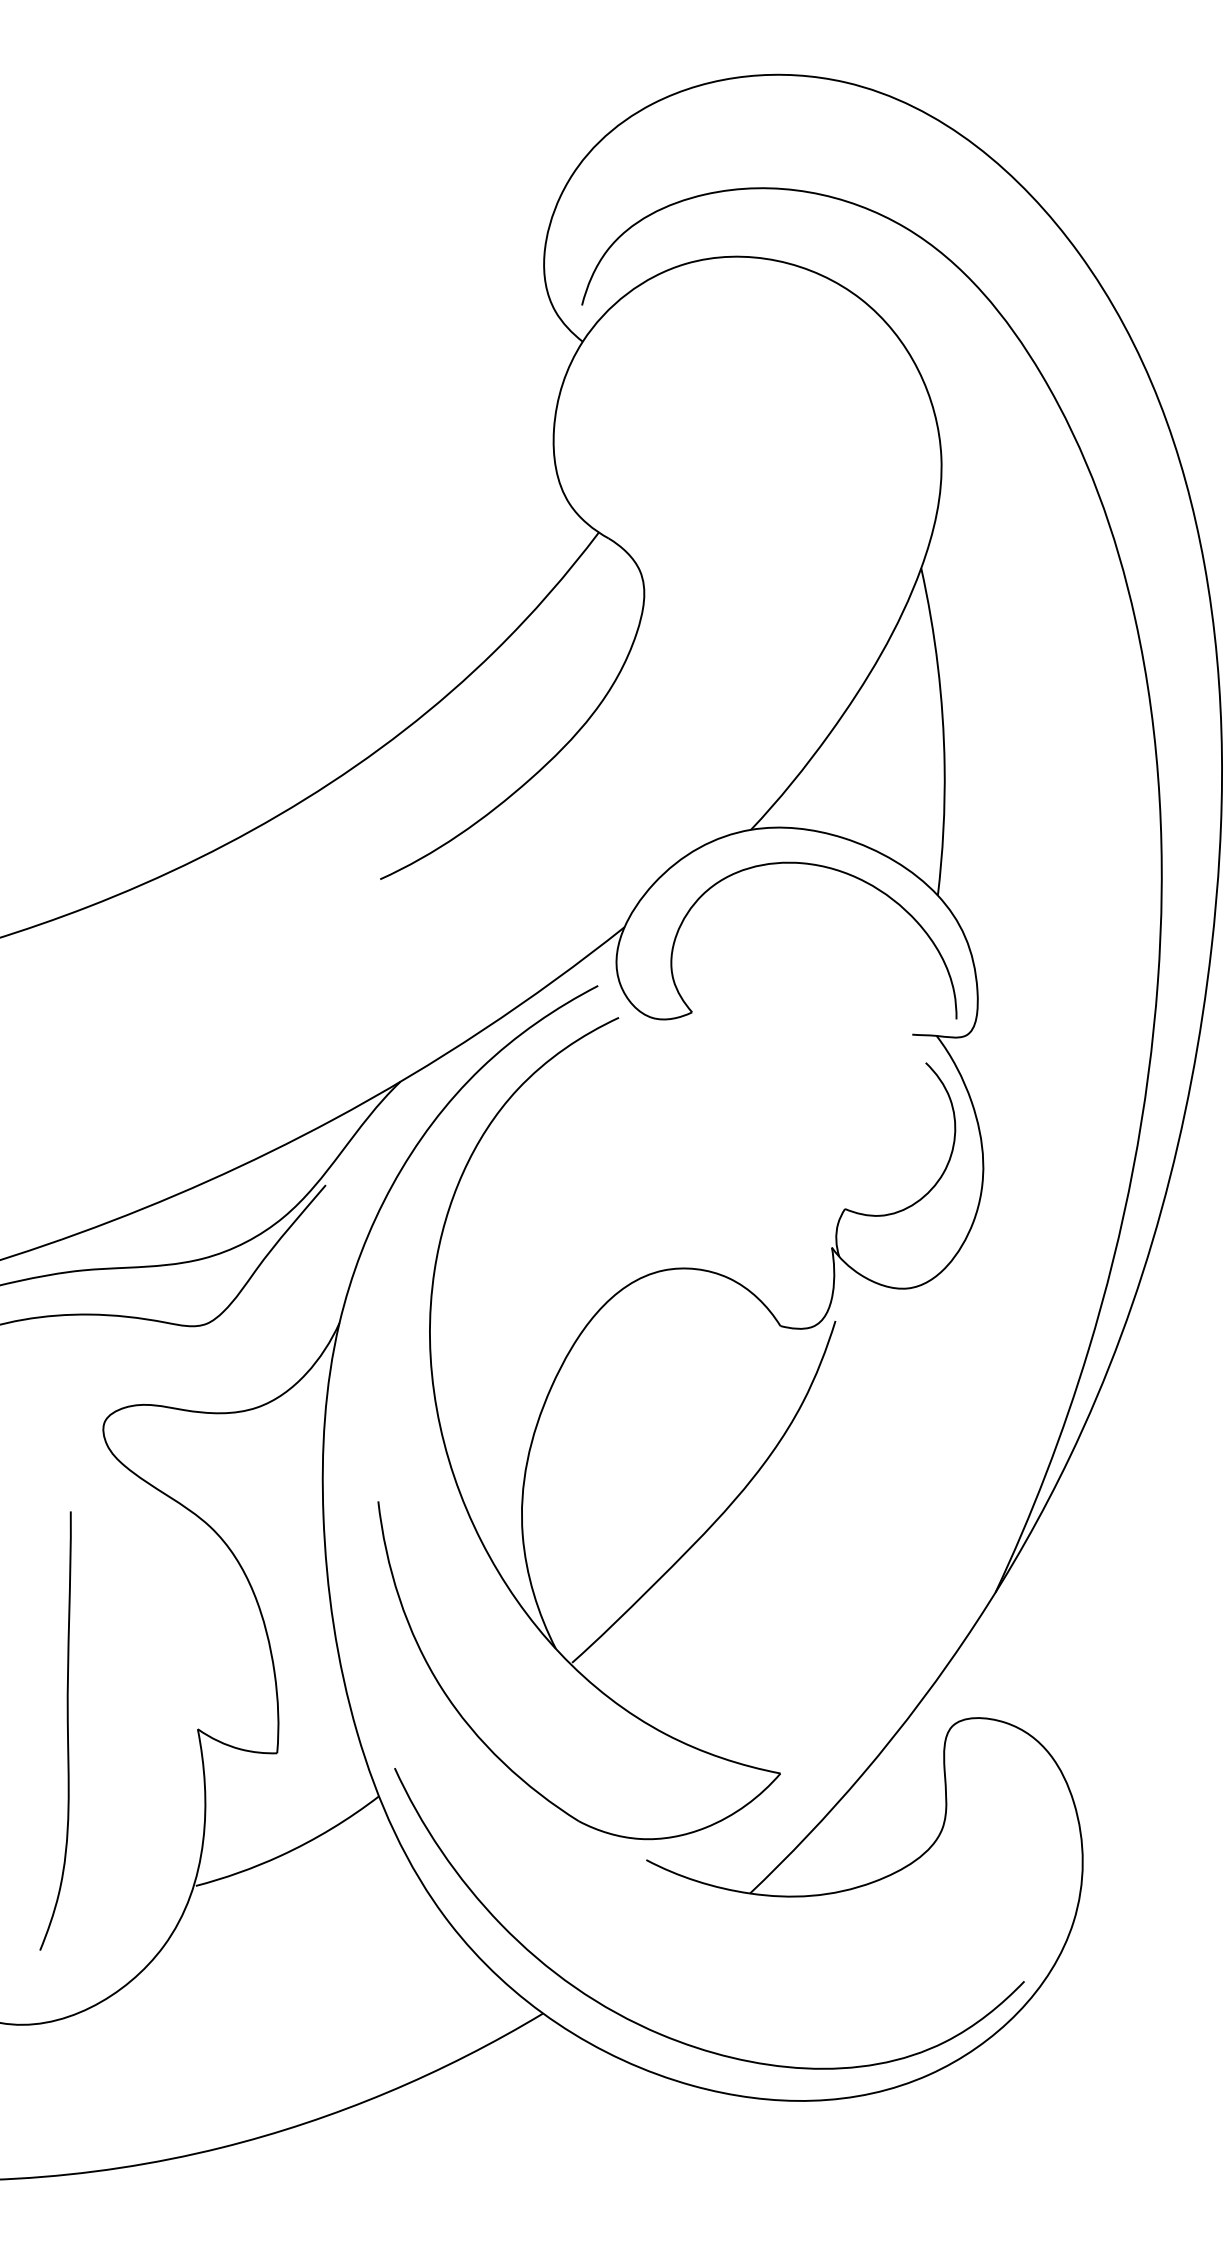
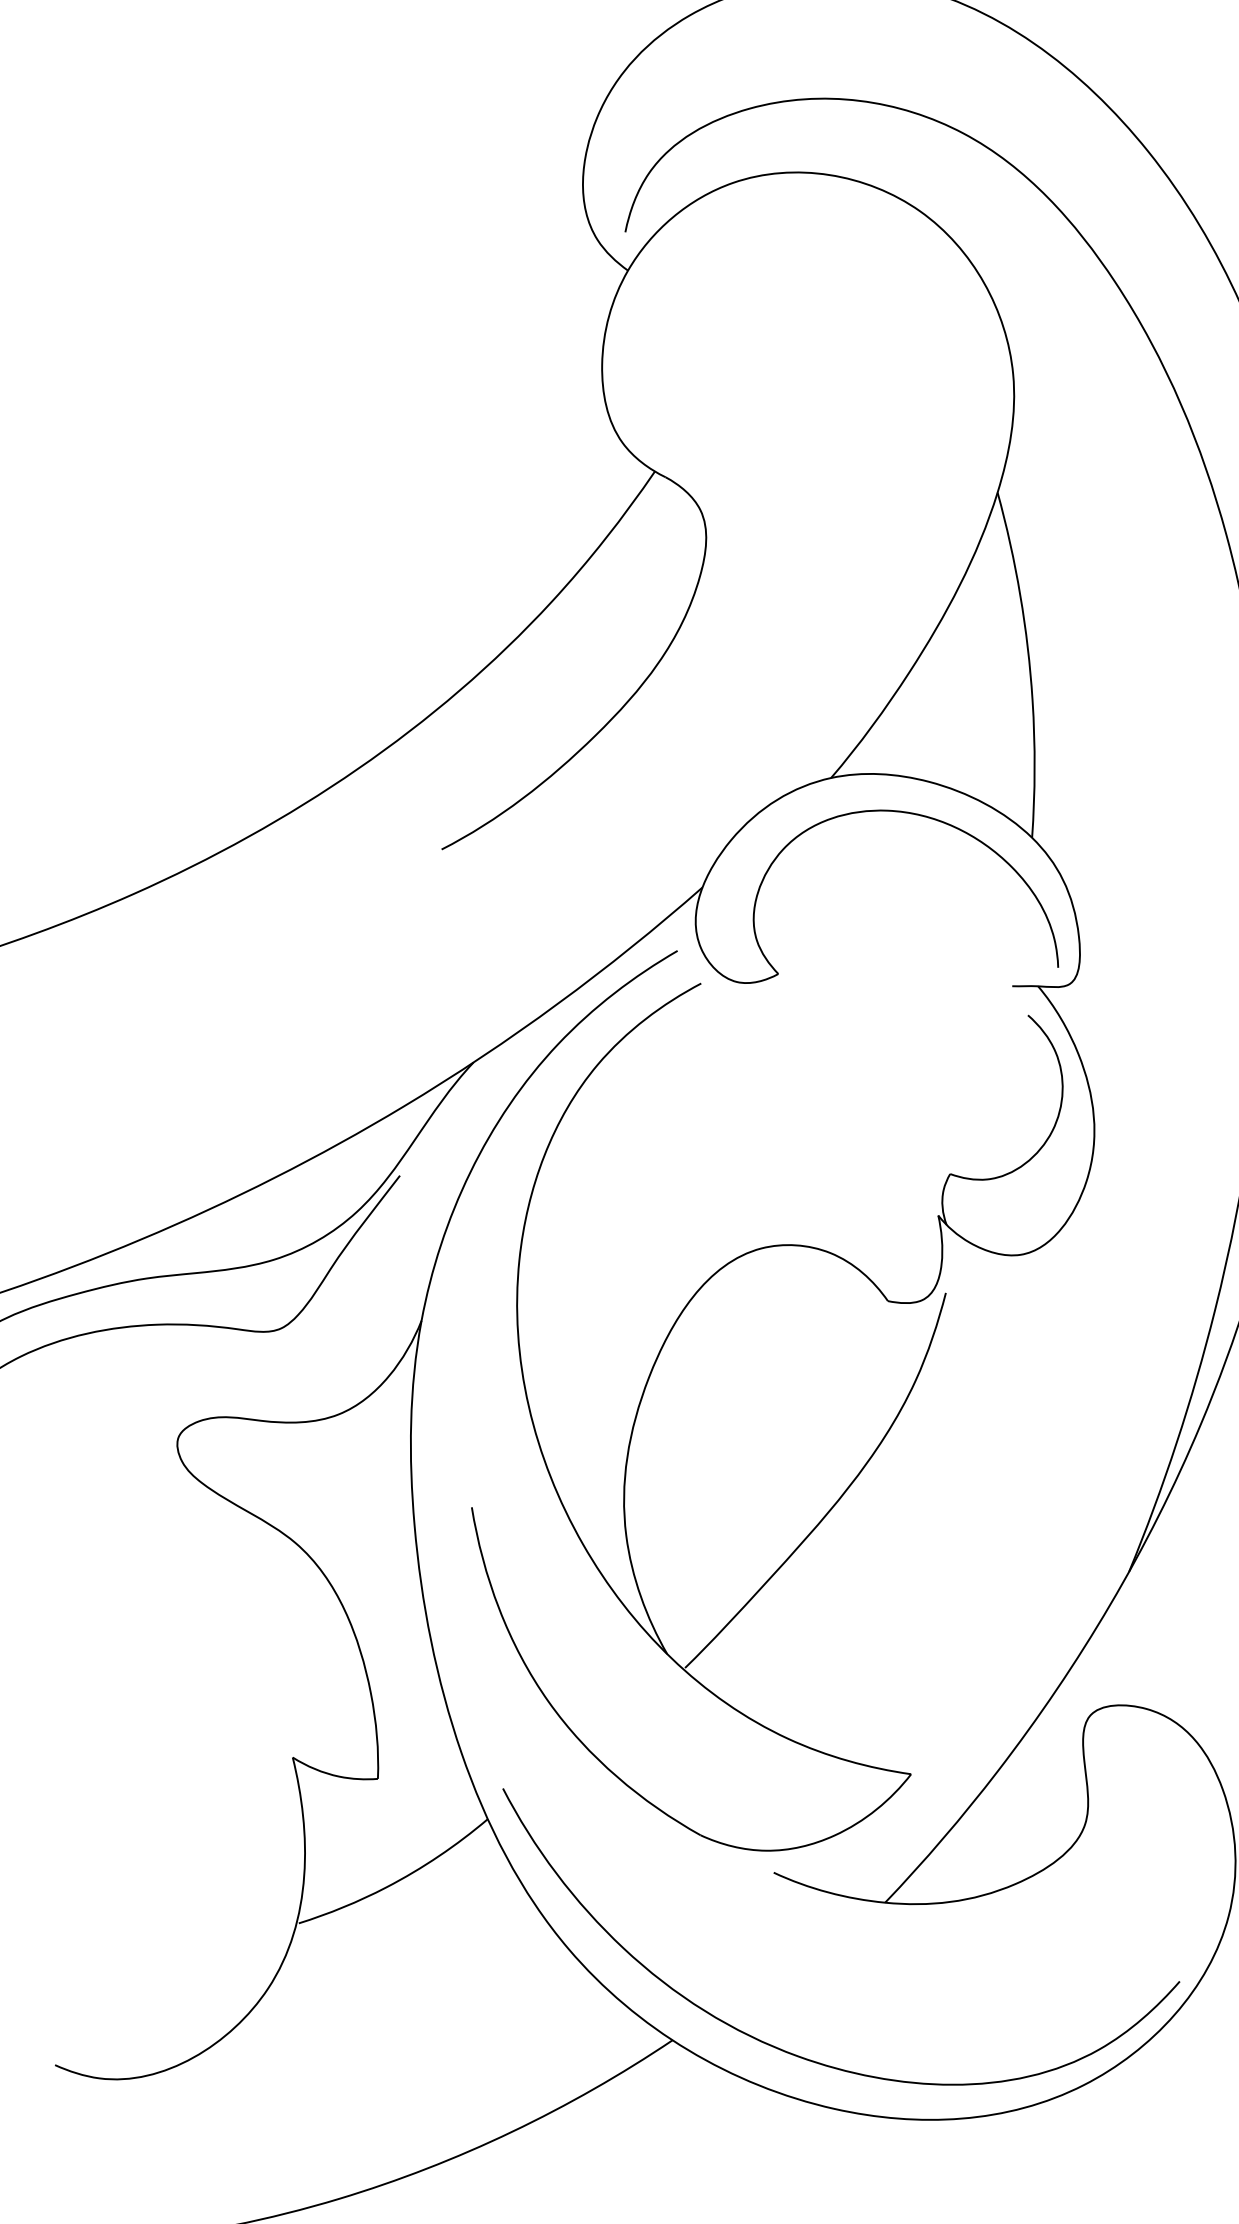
curve: (67, 1730) -> (155, 1765), removed

